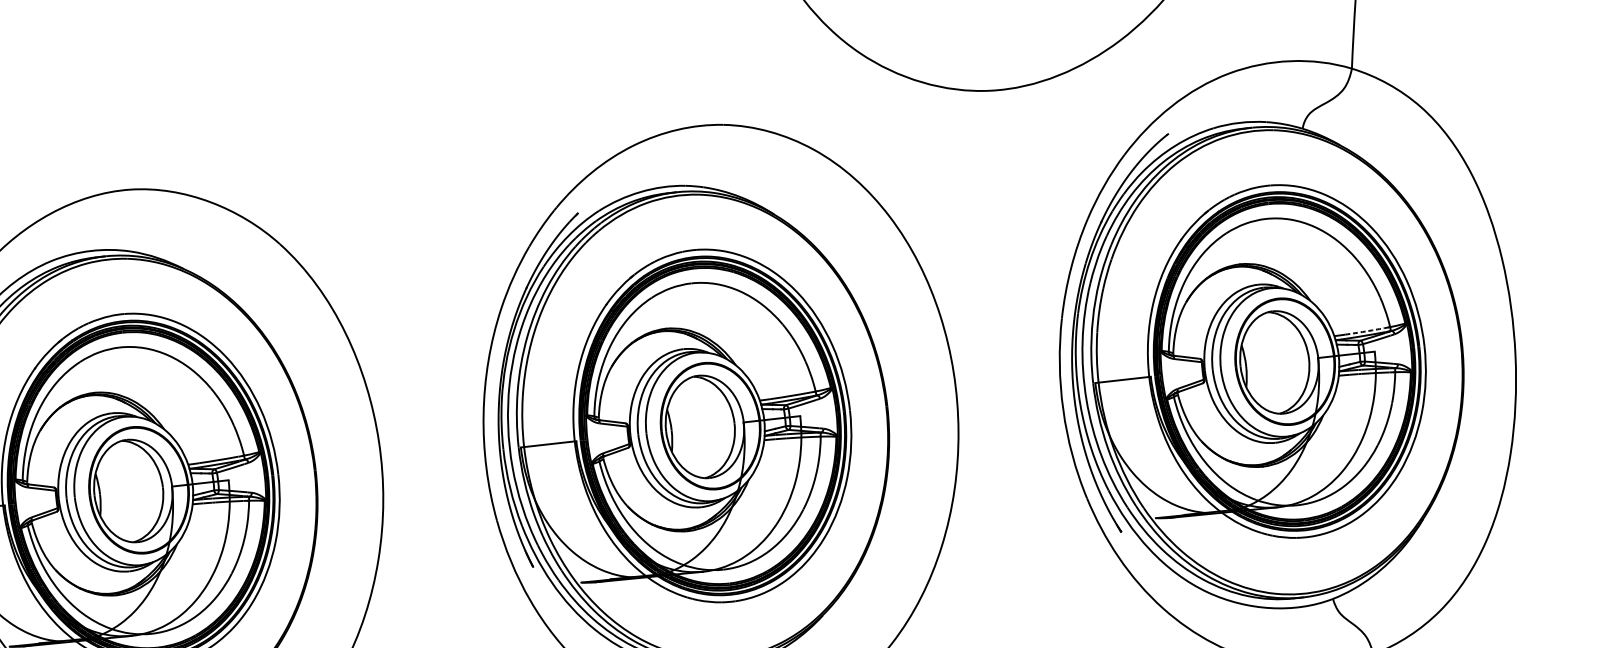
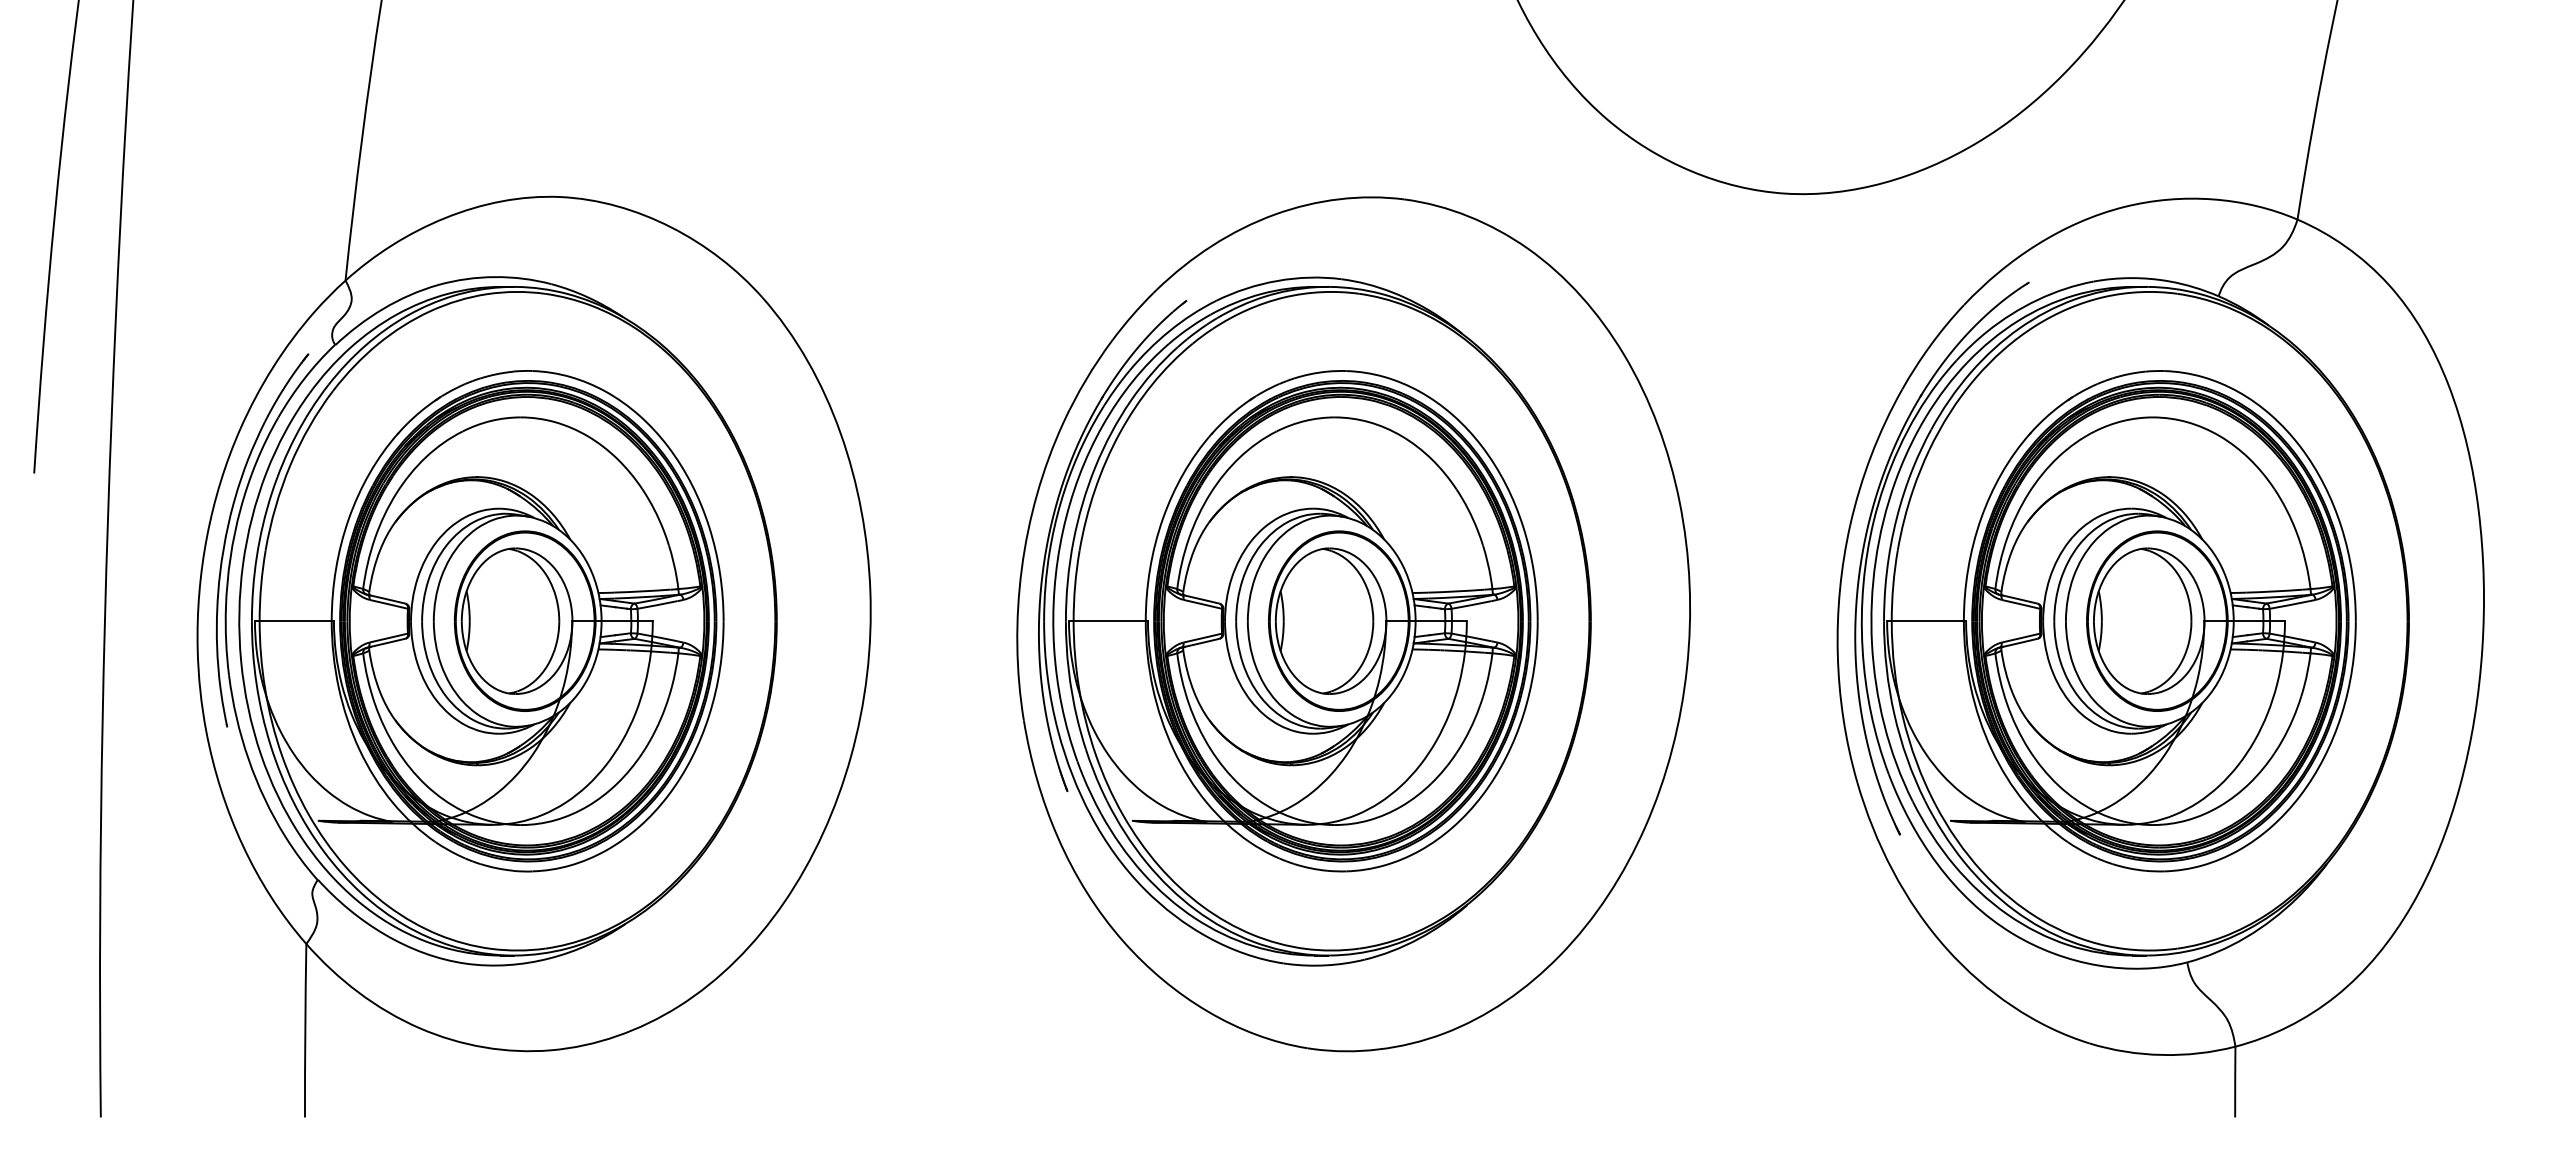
arc: (1365, 331) -> (2274, 591), dashed -> solid

